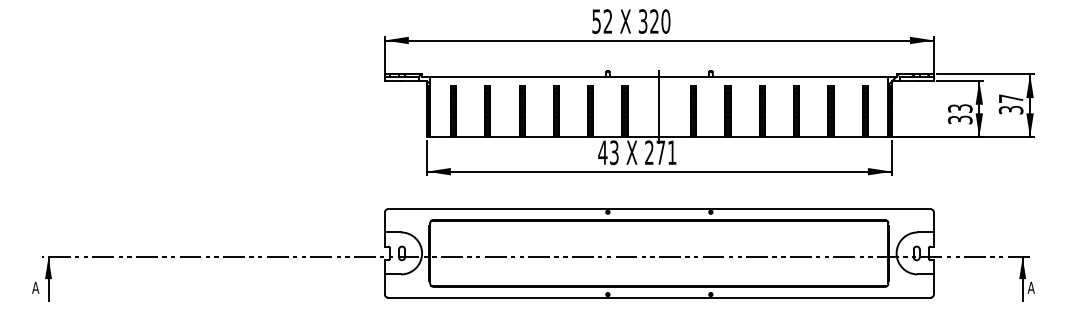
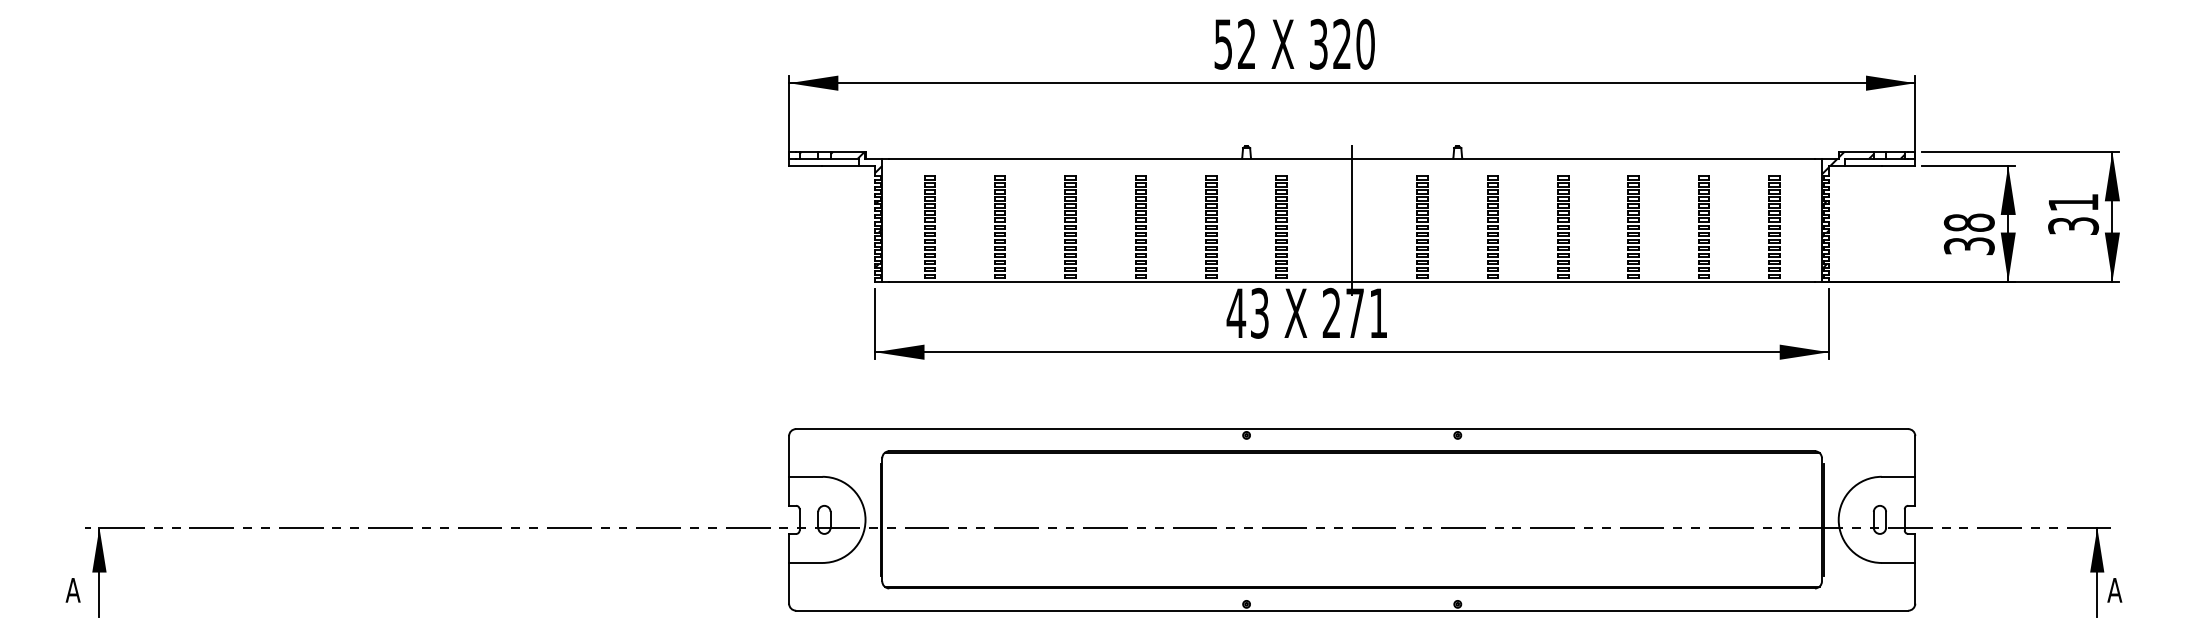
text: (1011, 98) -> (2074, 202), 37 -> 31
text: (960, 108) -> (1969, 222), 33 -> 38

